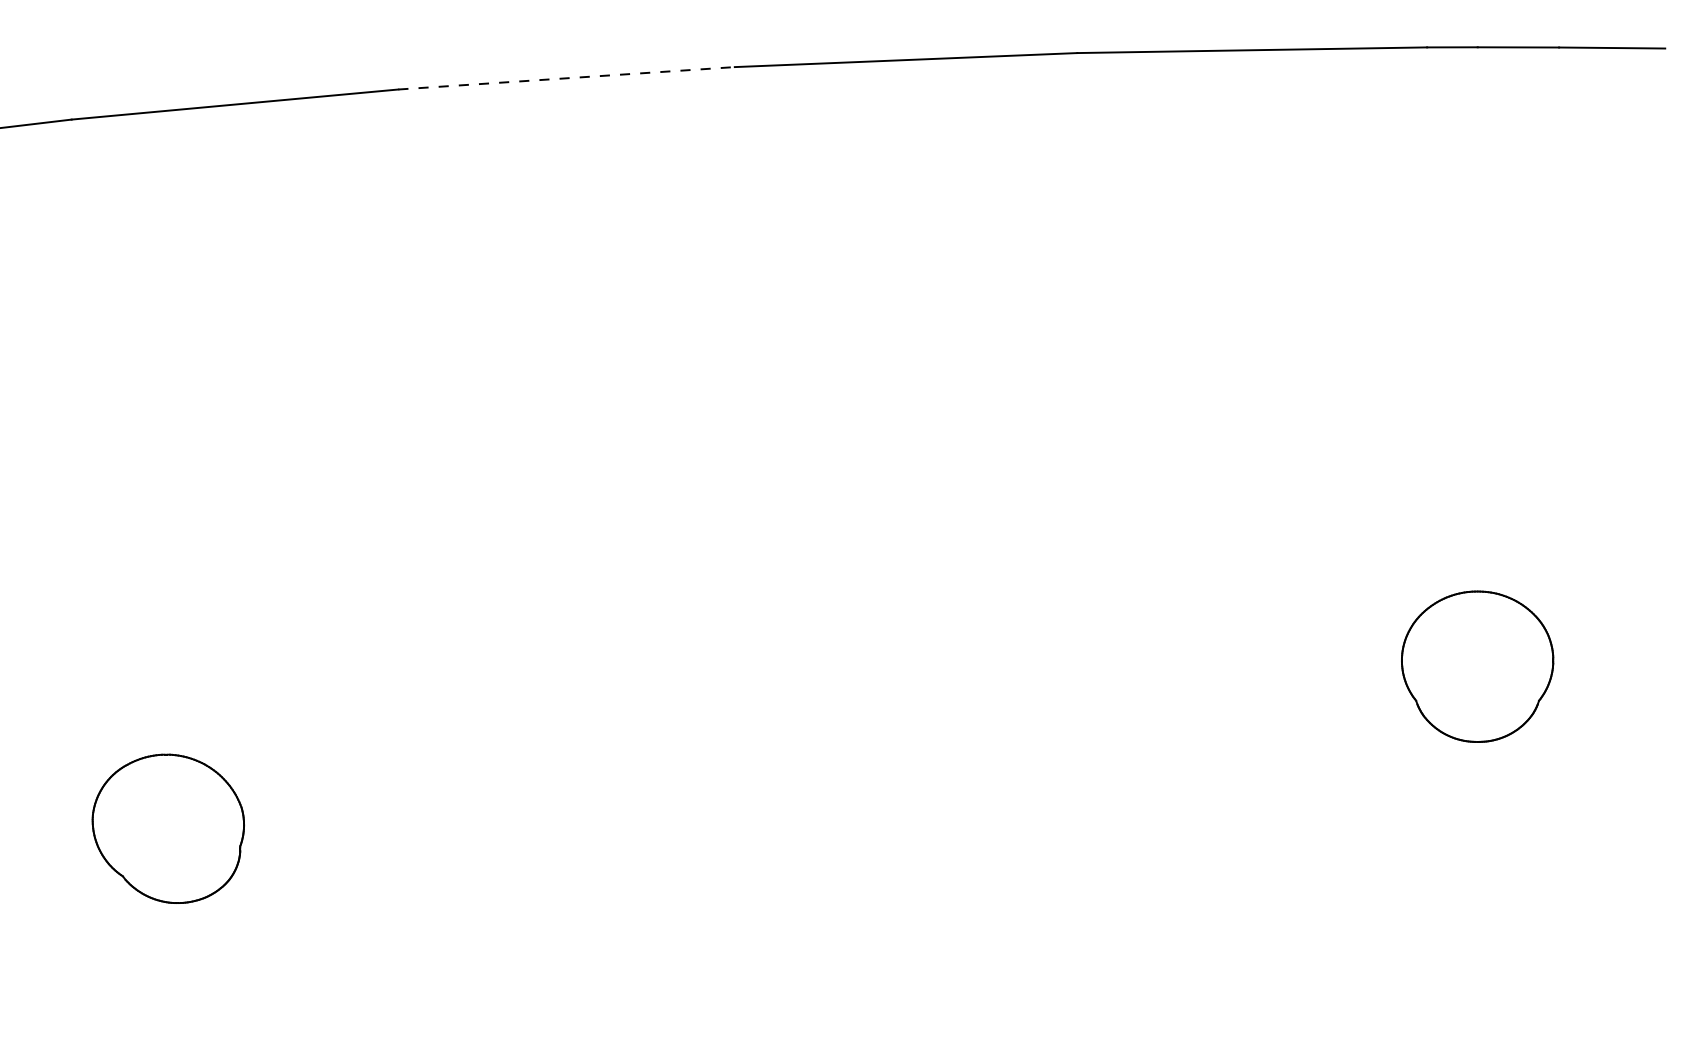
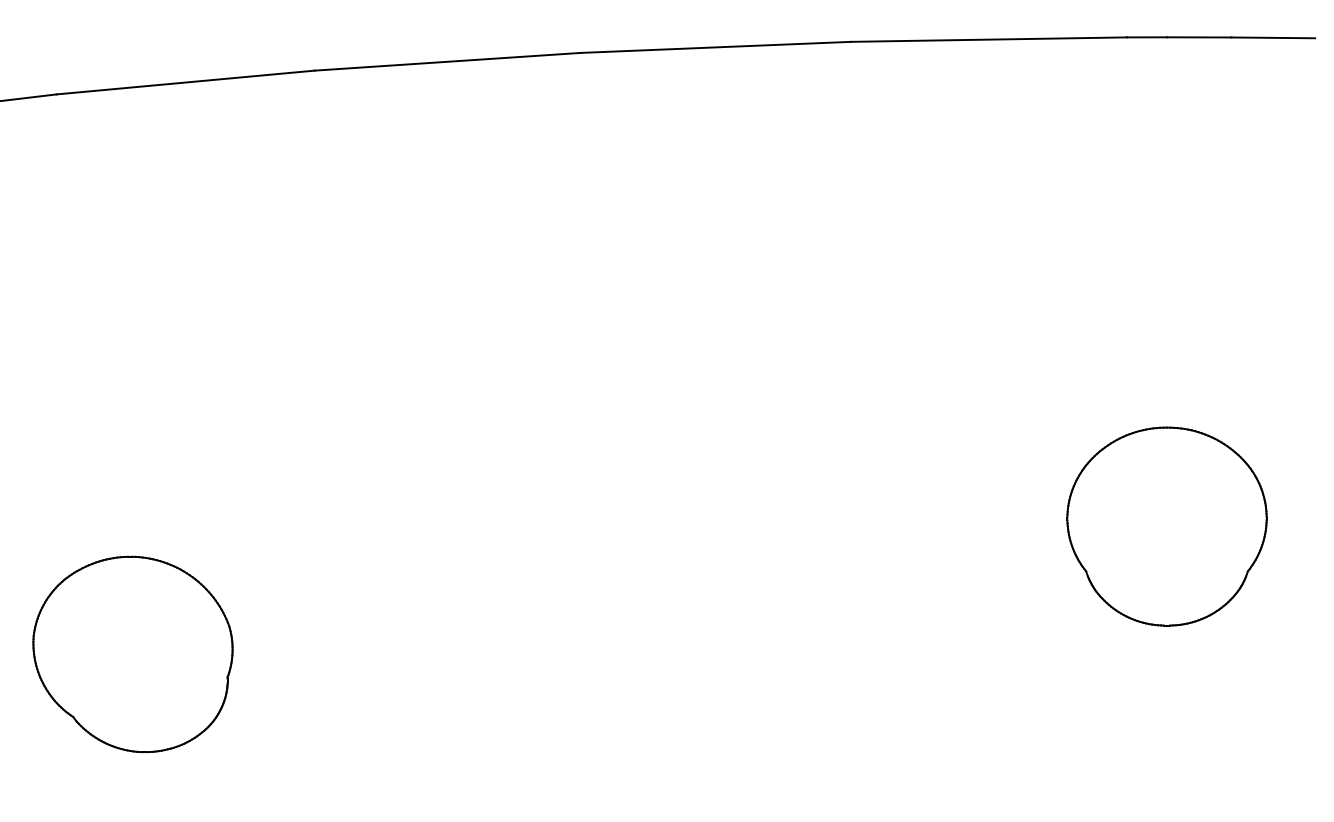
line: (566, 78) -> (447, 61), dashed -> solid
part: (1477, 666) -> (1166, 526), size x1.67
part: (168, 828) -> (133, 654), size x1.67

